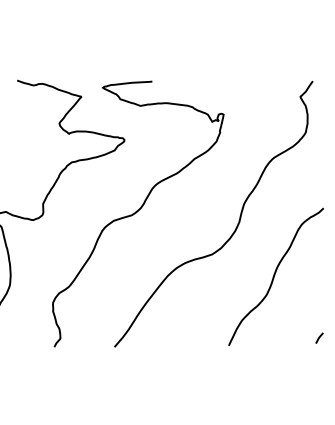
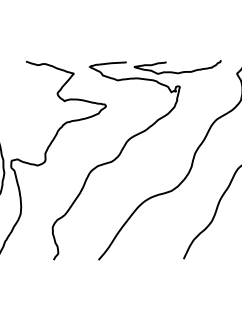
curve: (217, 94) -> (175, 71), added

